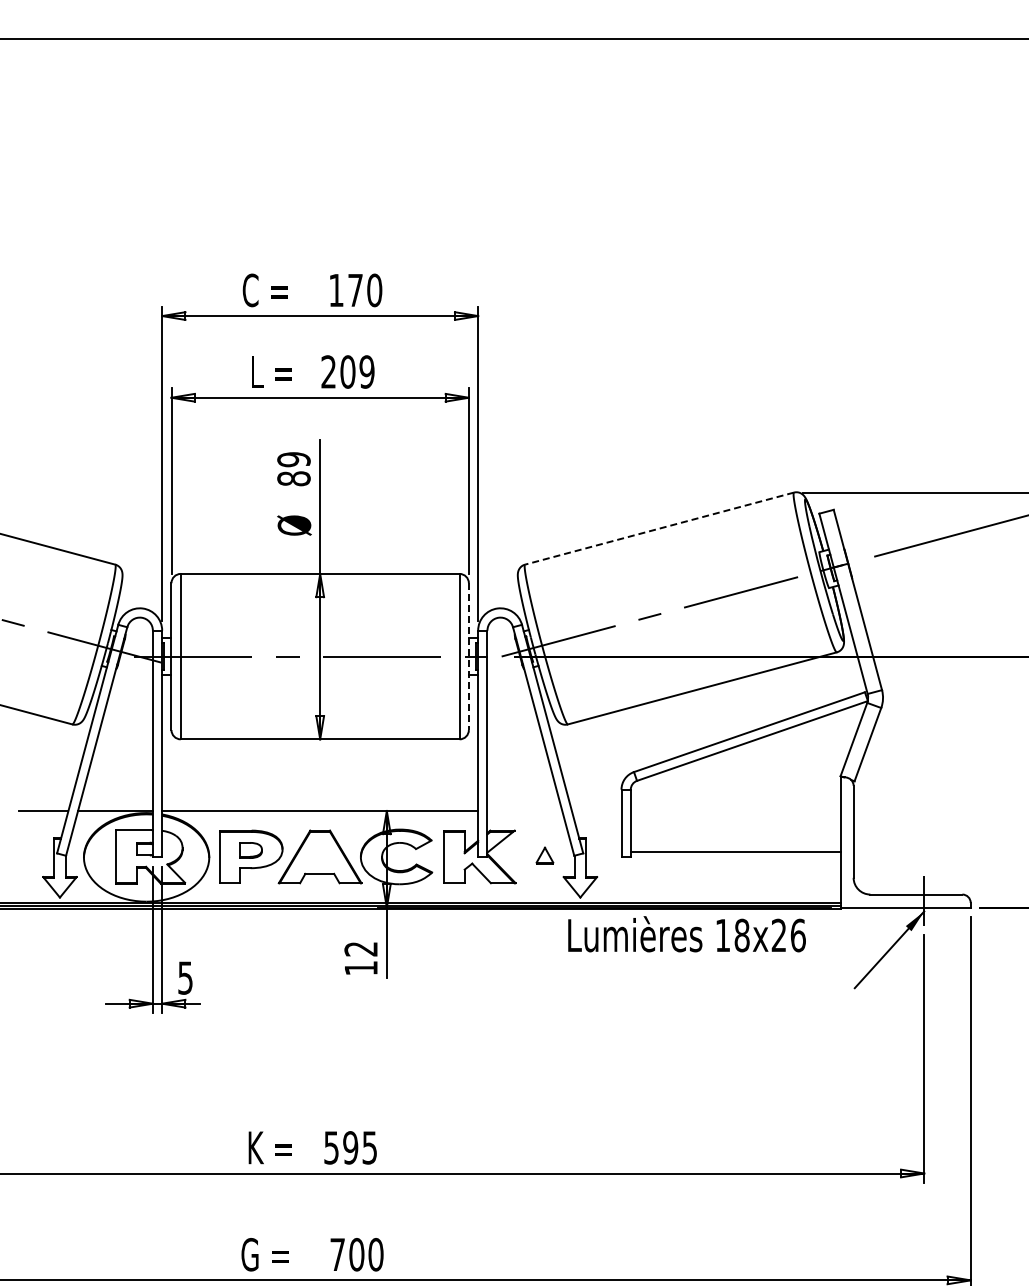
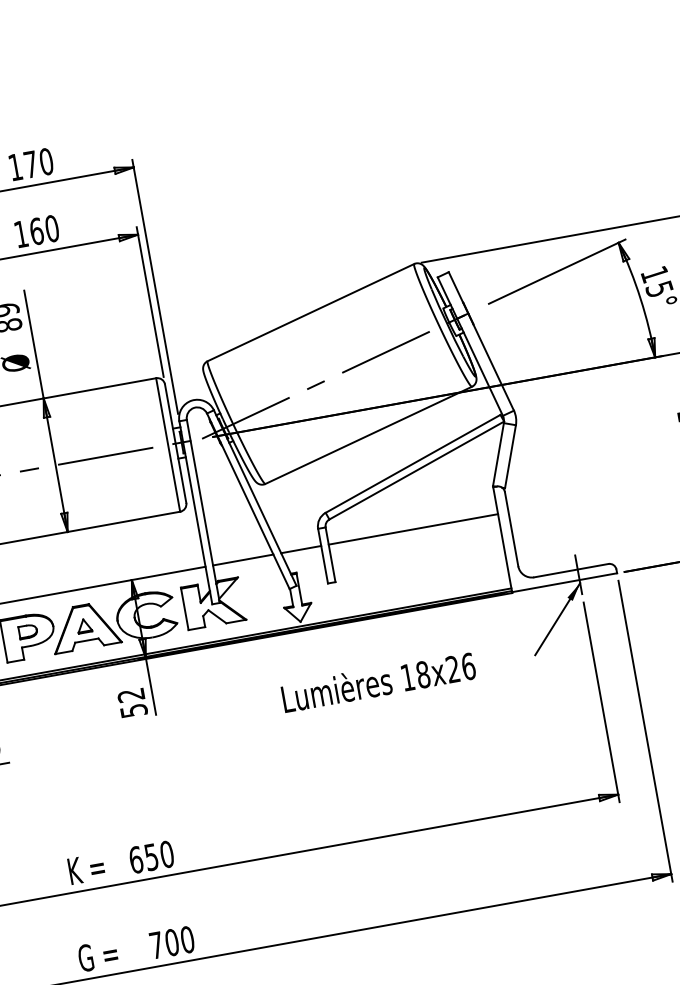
text: (347, 371) -> (36, 231), 209 -> 160
line: (659, 528) -> (310, 312), dashed -> solid
line: (468, 657) -> (175, 444), dashed -> solid
line: (524, 810) -> (242, 559), added
line: (596, 810) -> (301, 549), added
line: (735, 851) -> (413, 529), moved
part: (544, 855) -> (83, 625), moved
text: (686, 934) -> (378, 682), moved
text: (361, 968) -> (134, 710), 12 -> 52
text: (350, 1147) -> (151, 856), 595 -> 650

